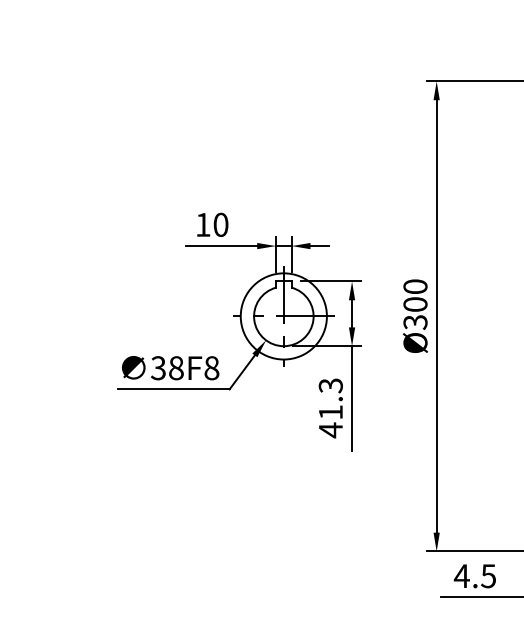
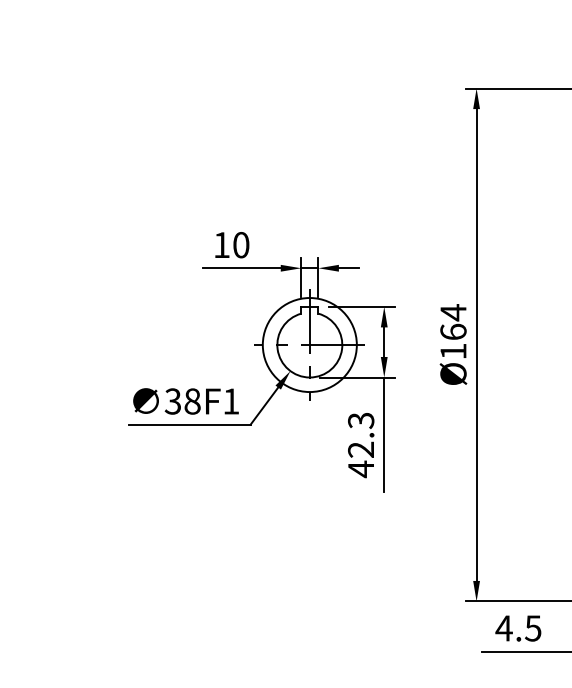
text: (415, 304) -> (453, 331), Ø300 -> Ø164
text: (212, 368) -> (231, 401), 38F8 -> 38F1
text: (330, 412) -> (360, 449), 41.3 -> 42.3

